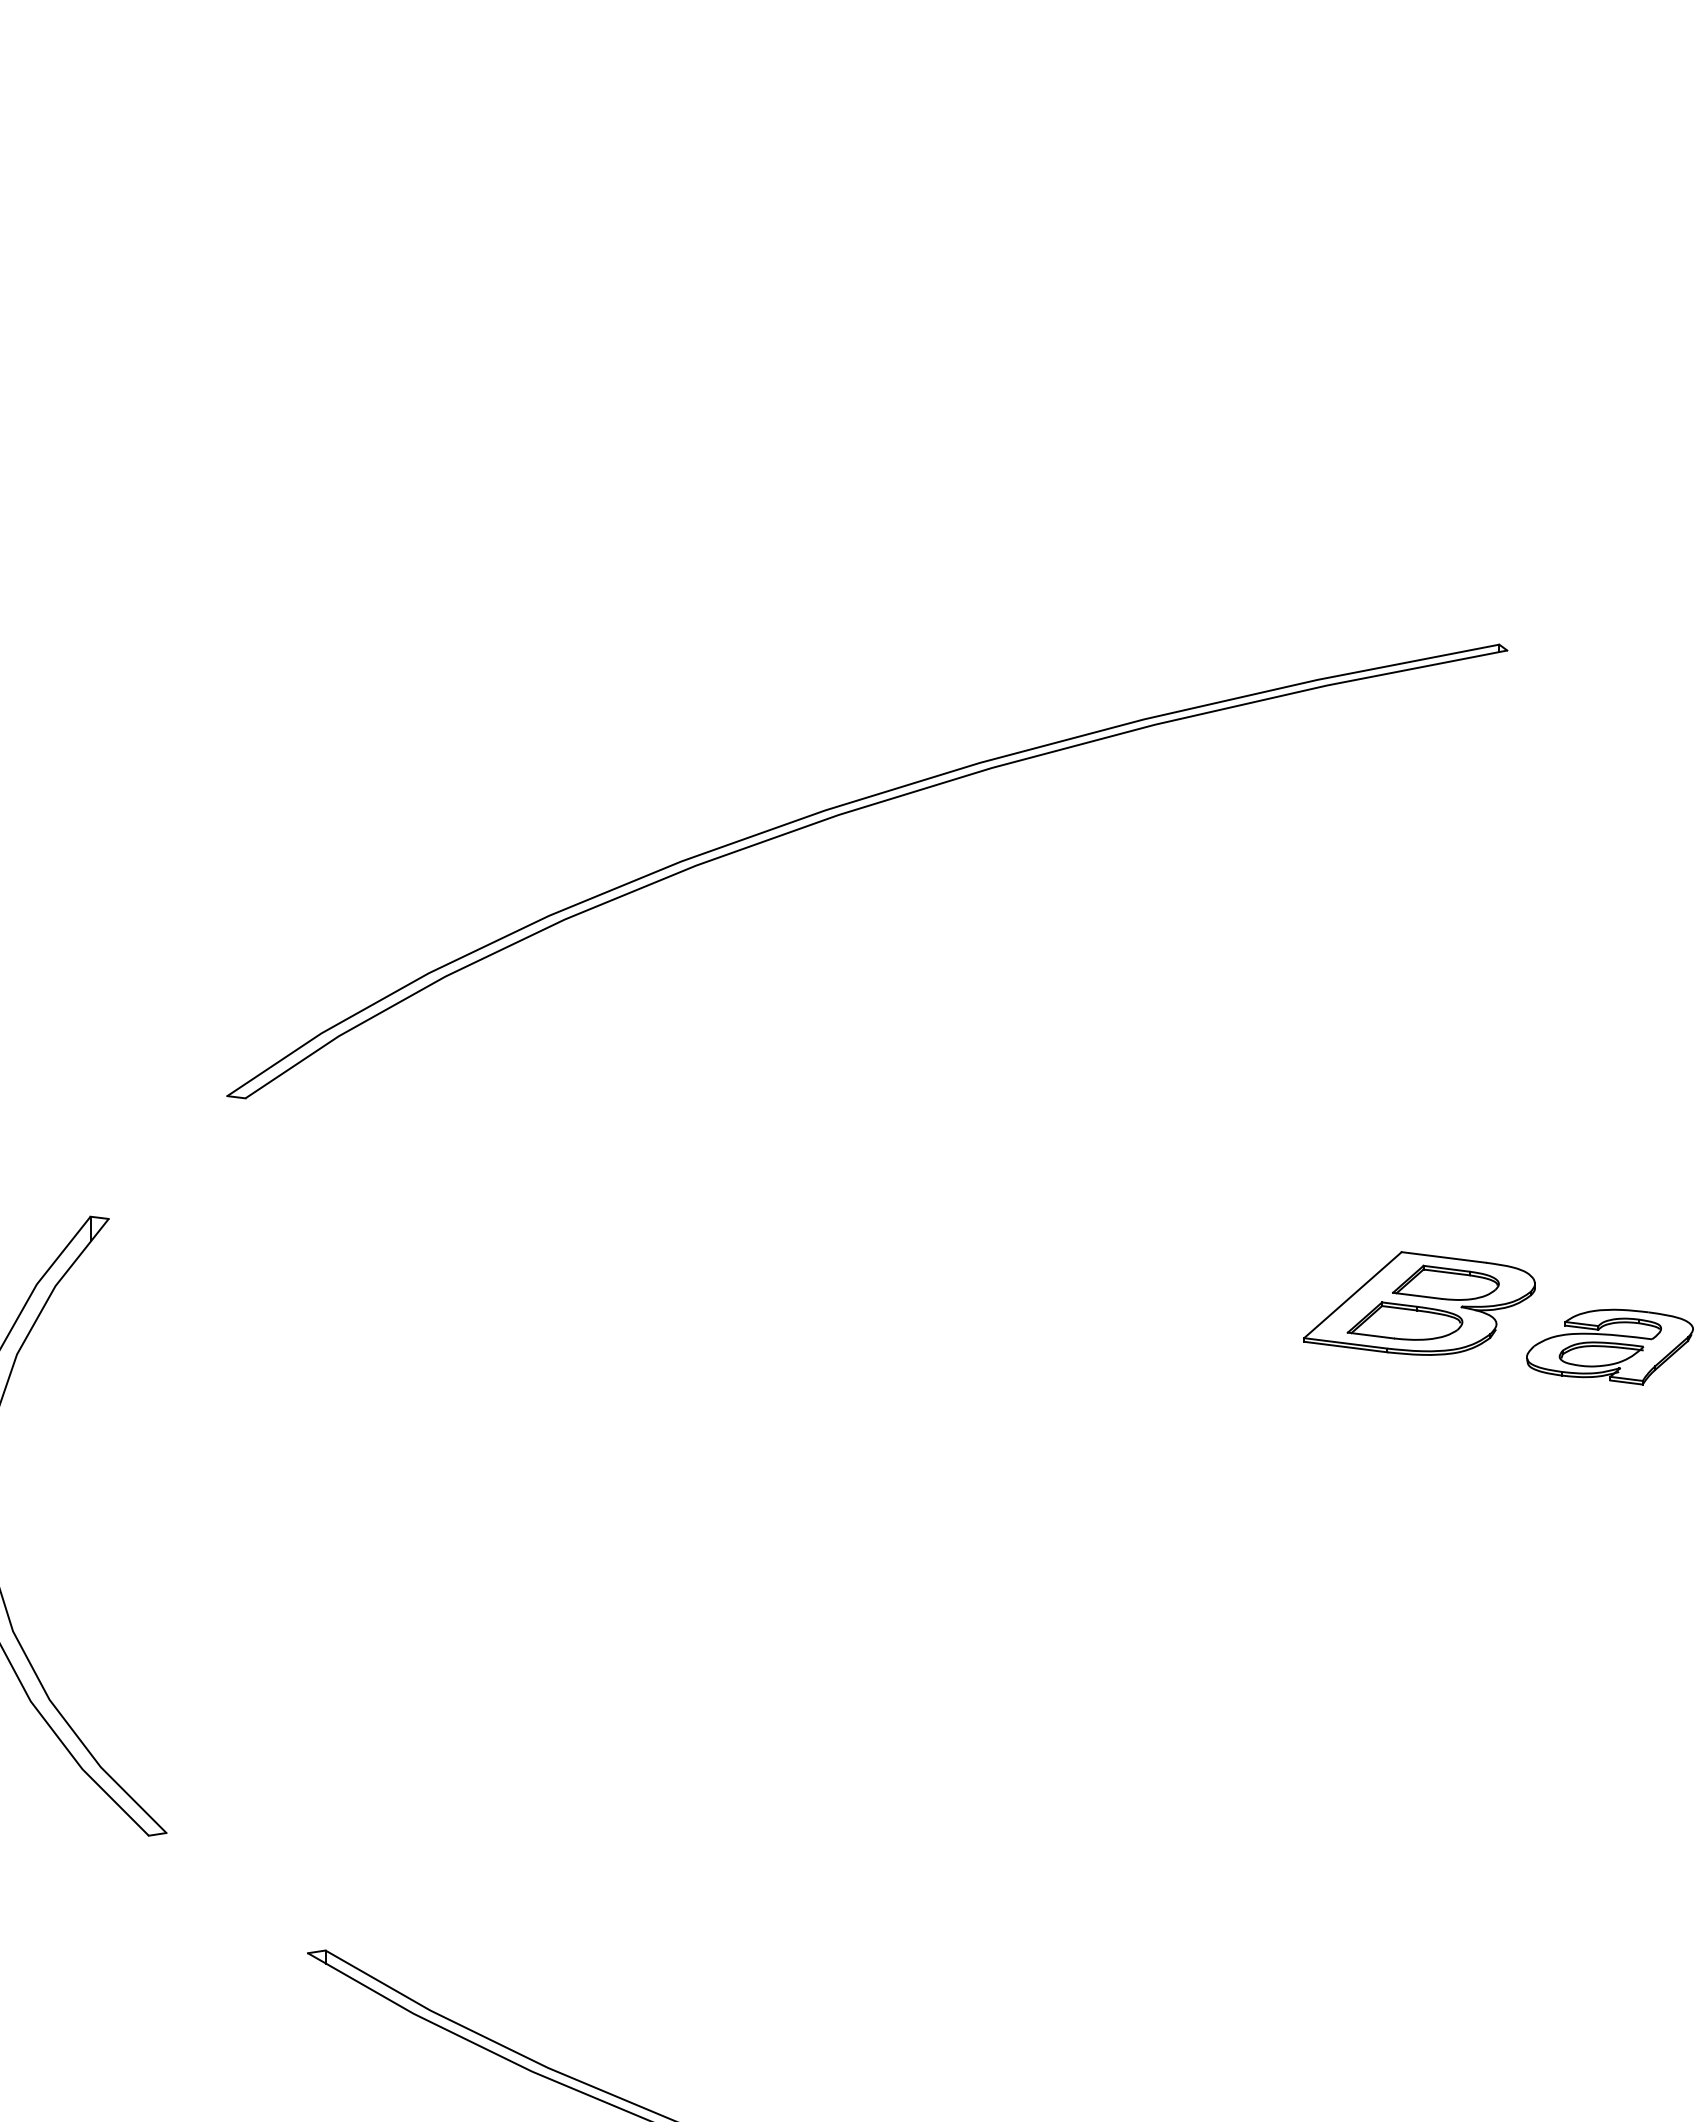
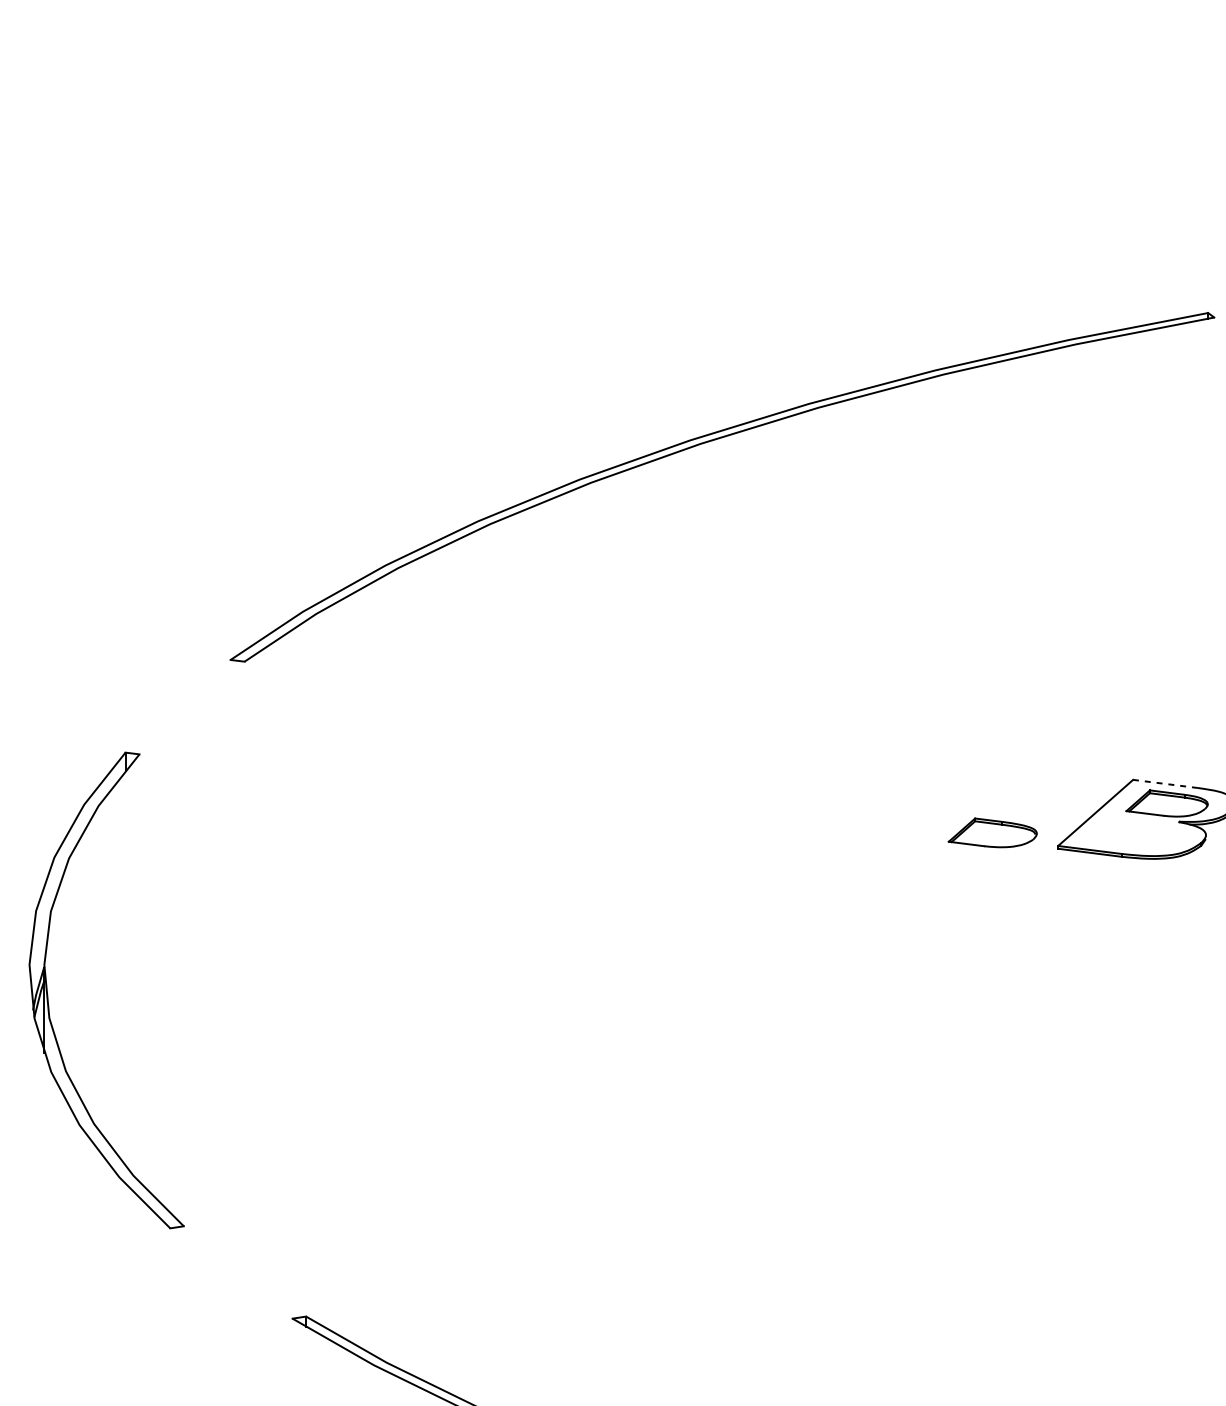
line: (1443, 1257) -> (1165, 783), solid -> dashed
part: (1404, 1320) -> (992, 832), moved

